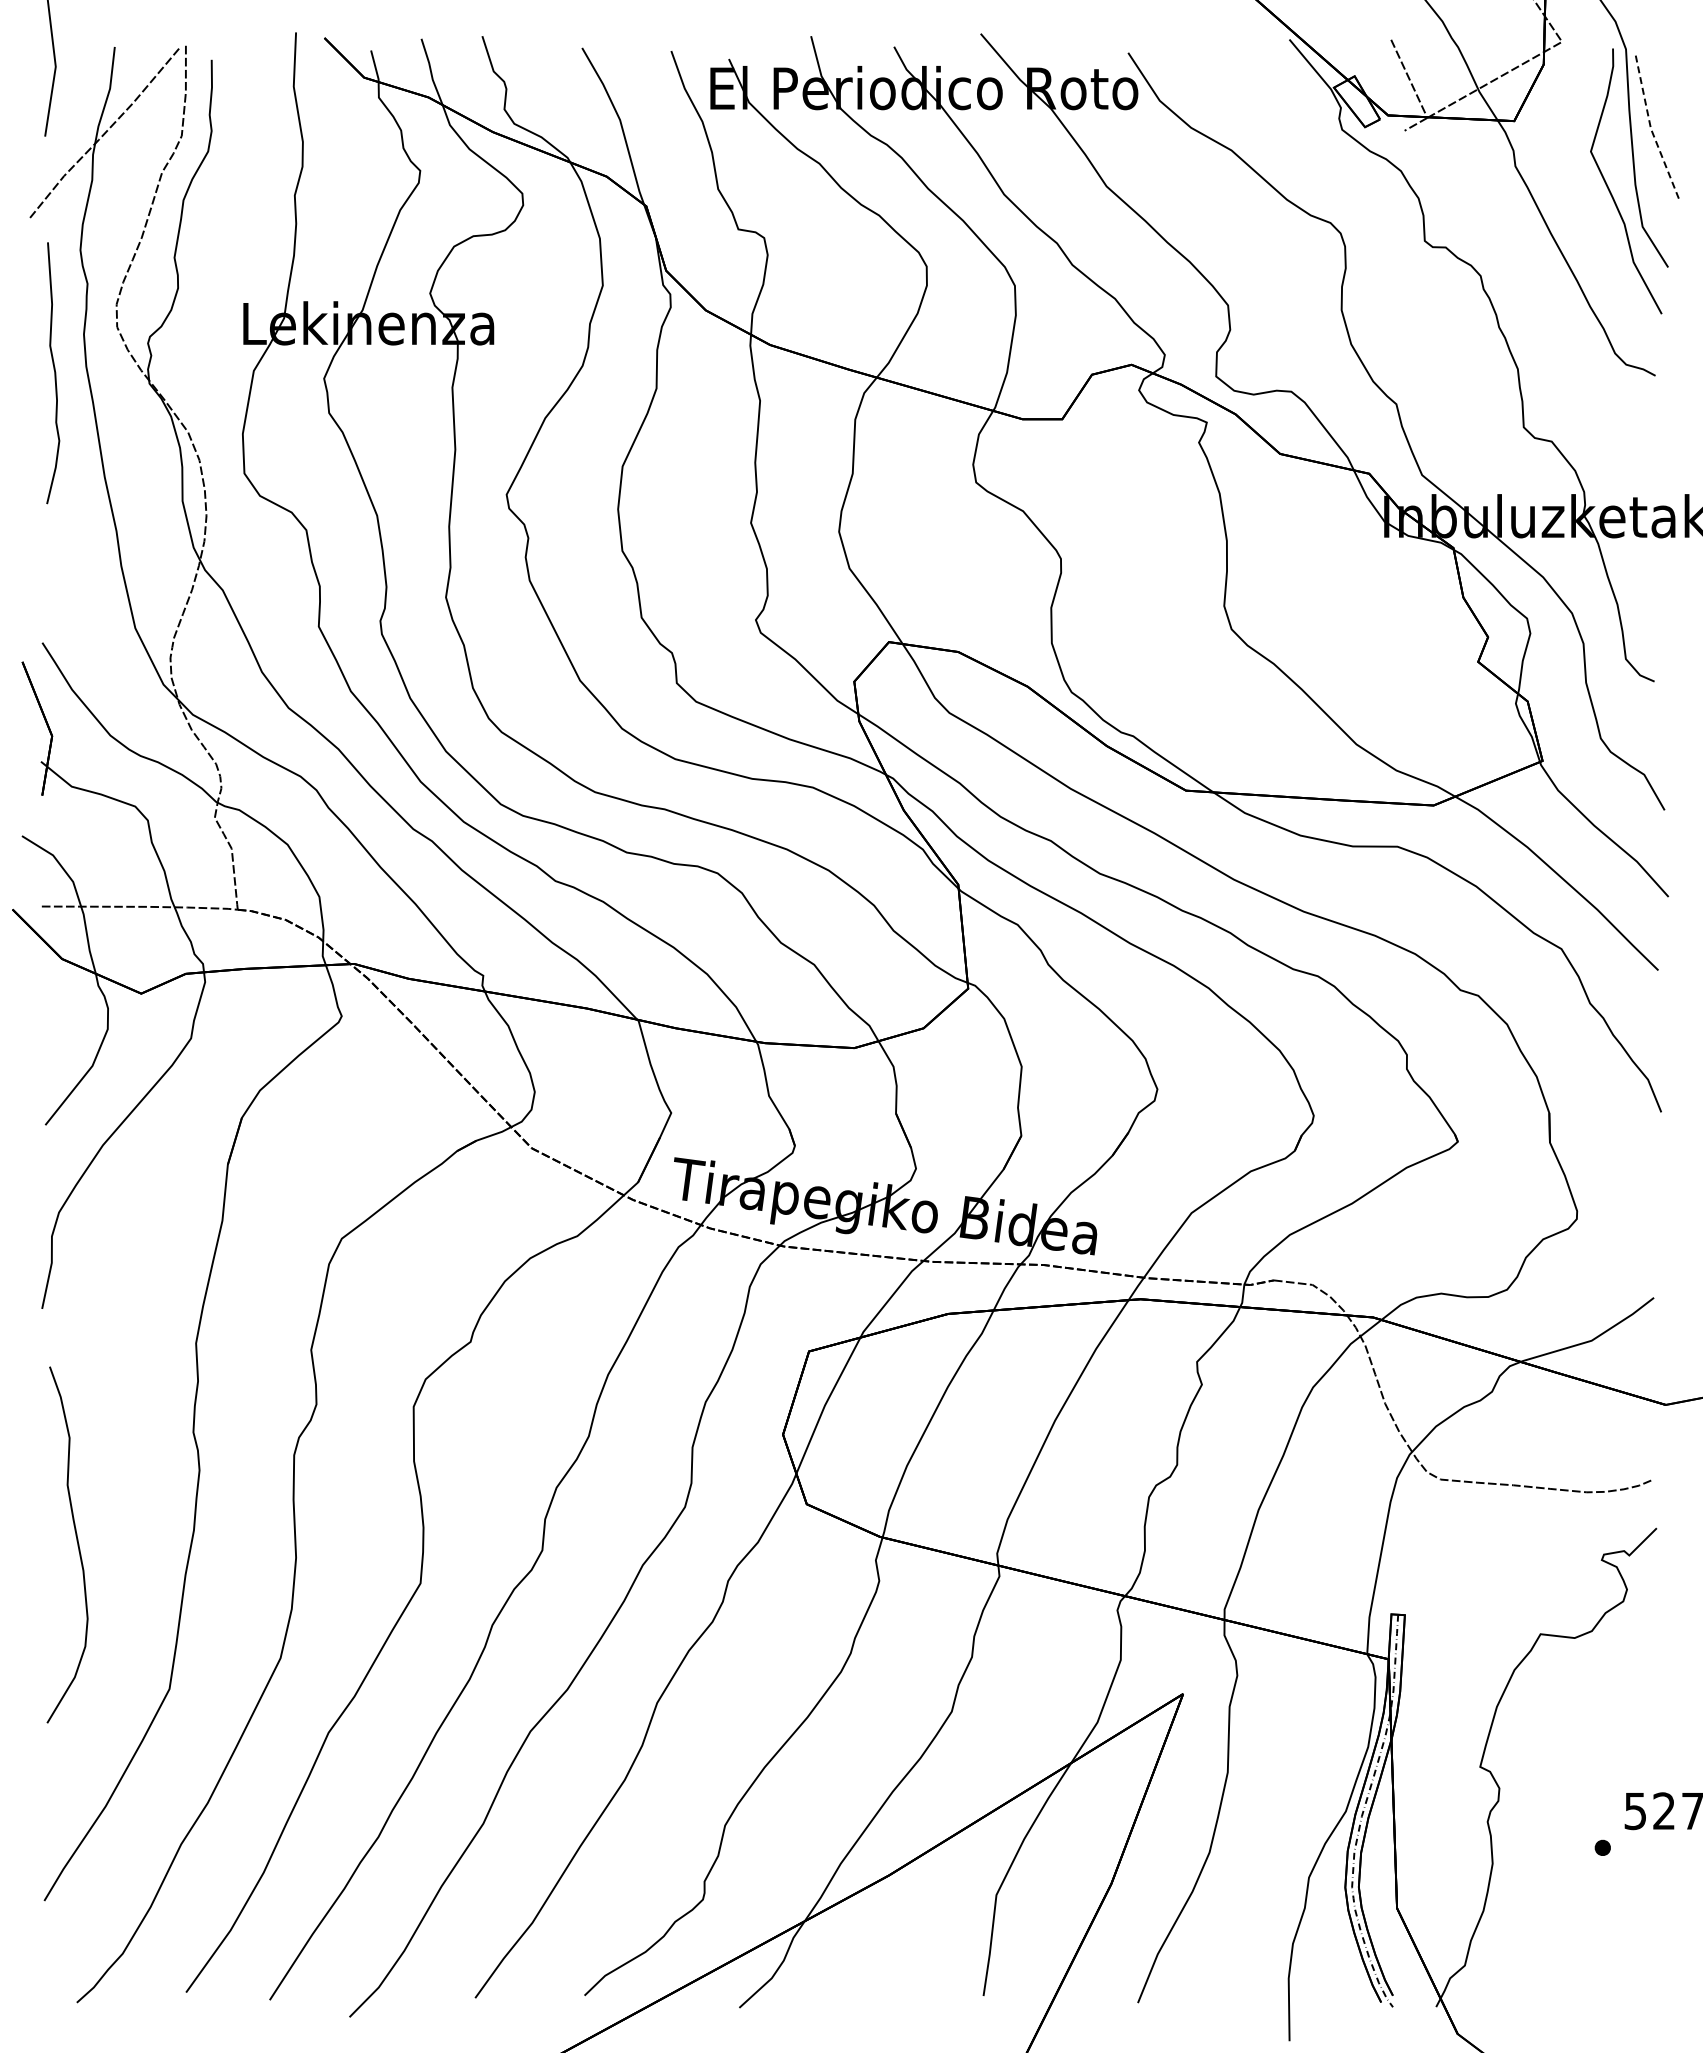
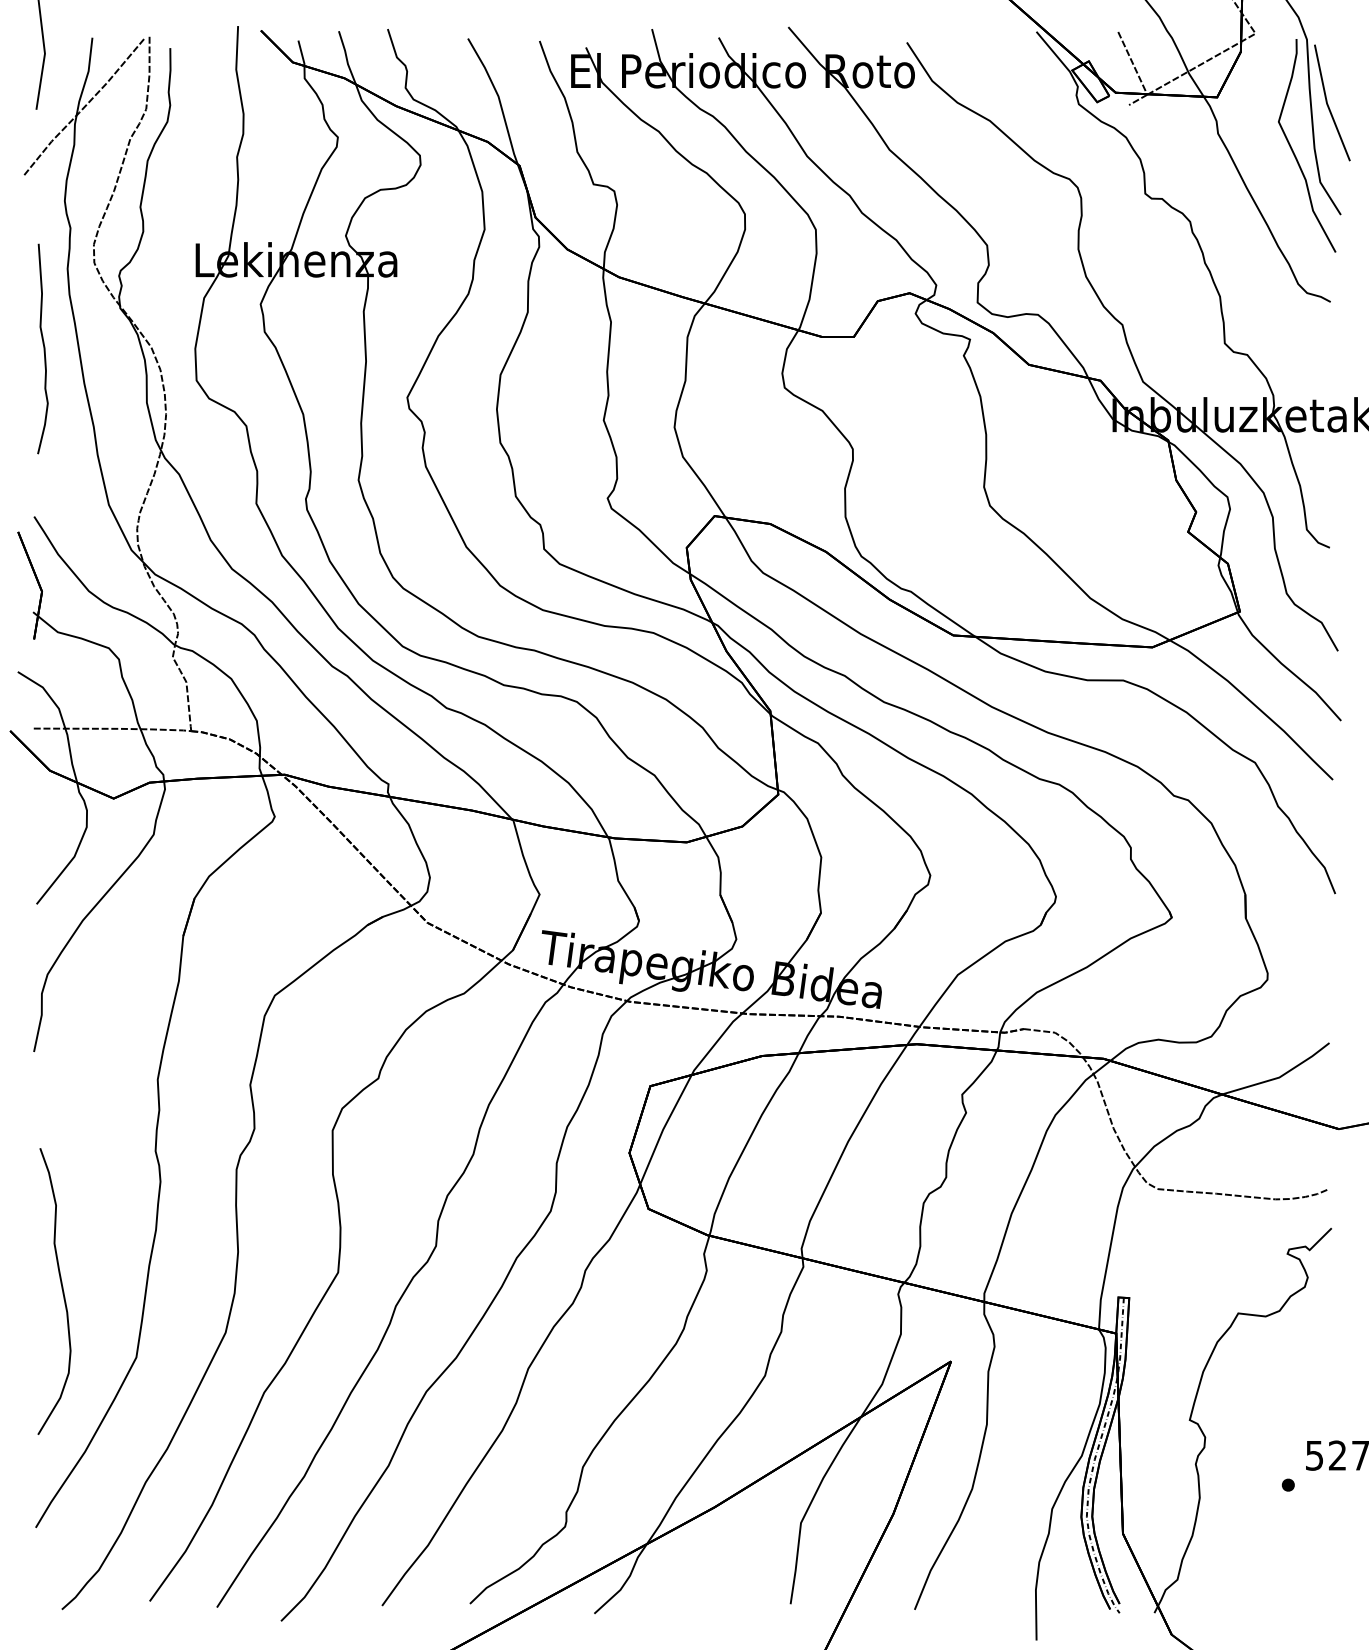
line: (1651, 129) -> (1327, 104), dashed -> solid
curve: (54, 373) -> (43, 349), moved
curve: (76, 1541) -> (61, 1288), moved

